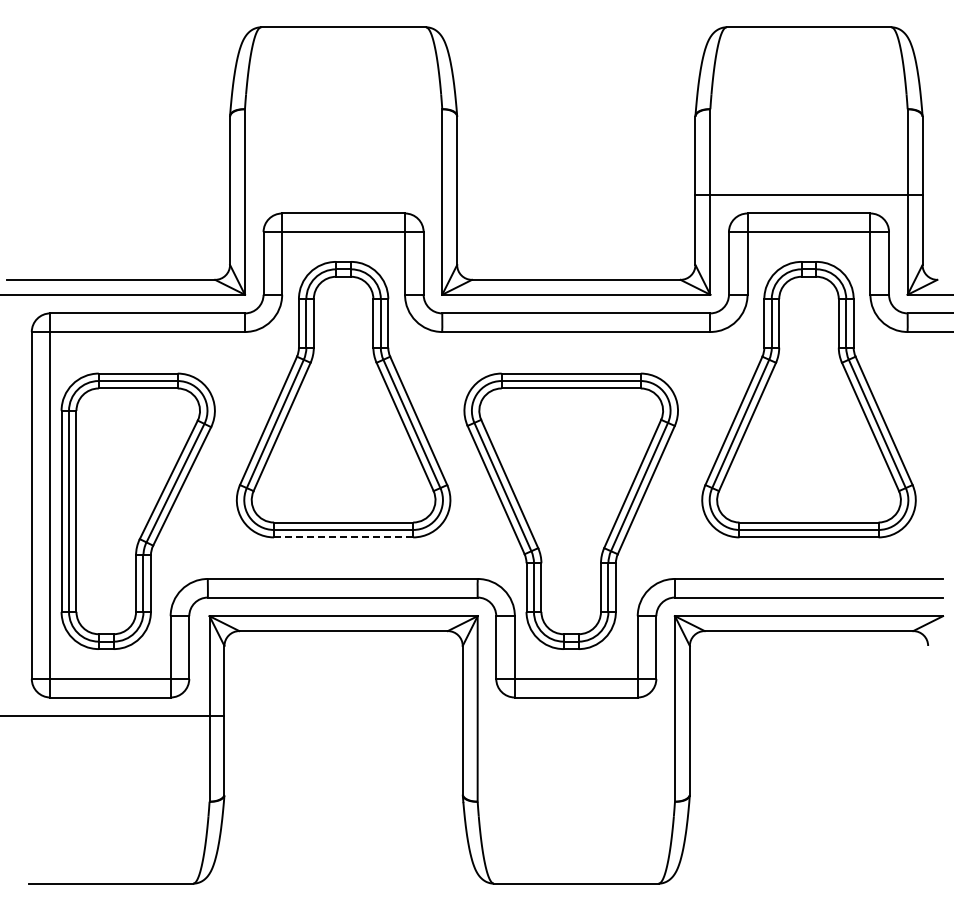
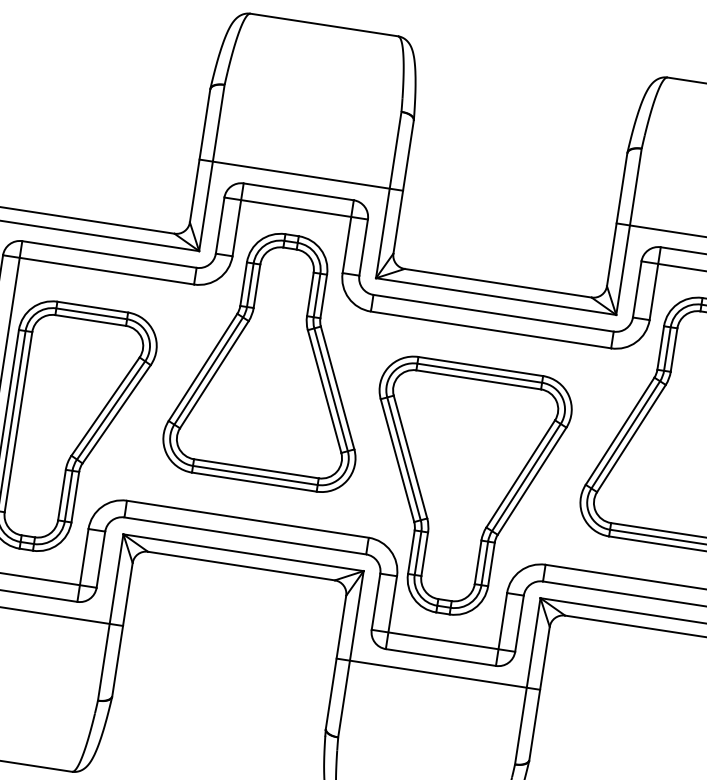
line: (343, 194) -> (301, 174), added
line: (343, 537) -> (254, 482), dashed -> solid
line: (575, 716) -> (437, 674), added

